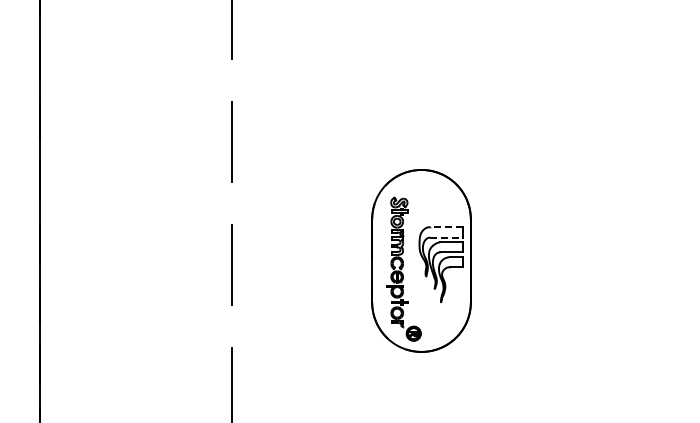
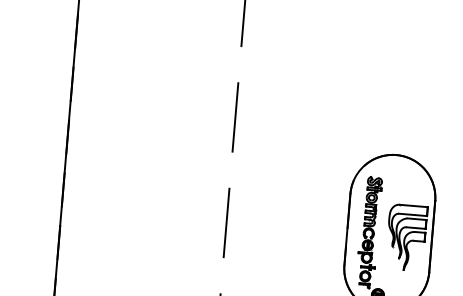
line: (446, 227) -> (413, 206), dashed -> solid
line: (447, 237) -> (413, 214), dashed -> solid

